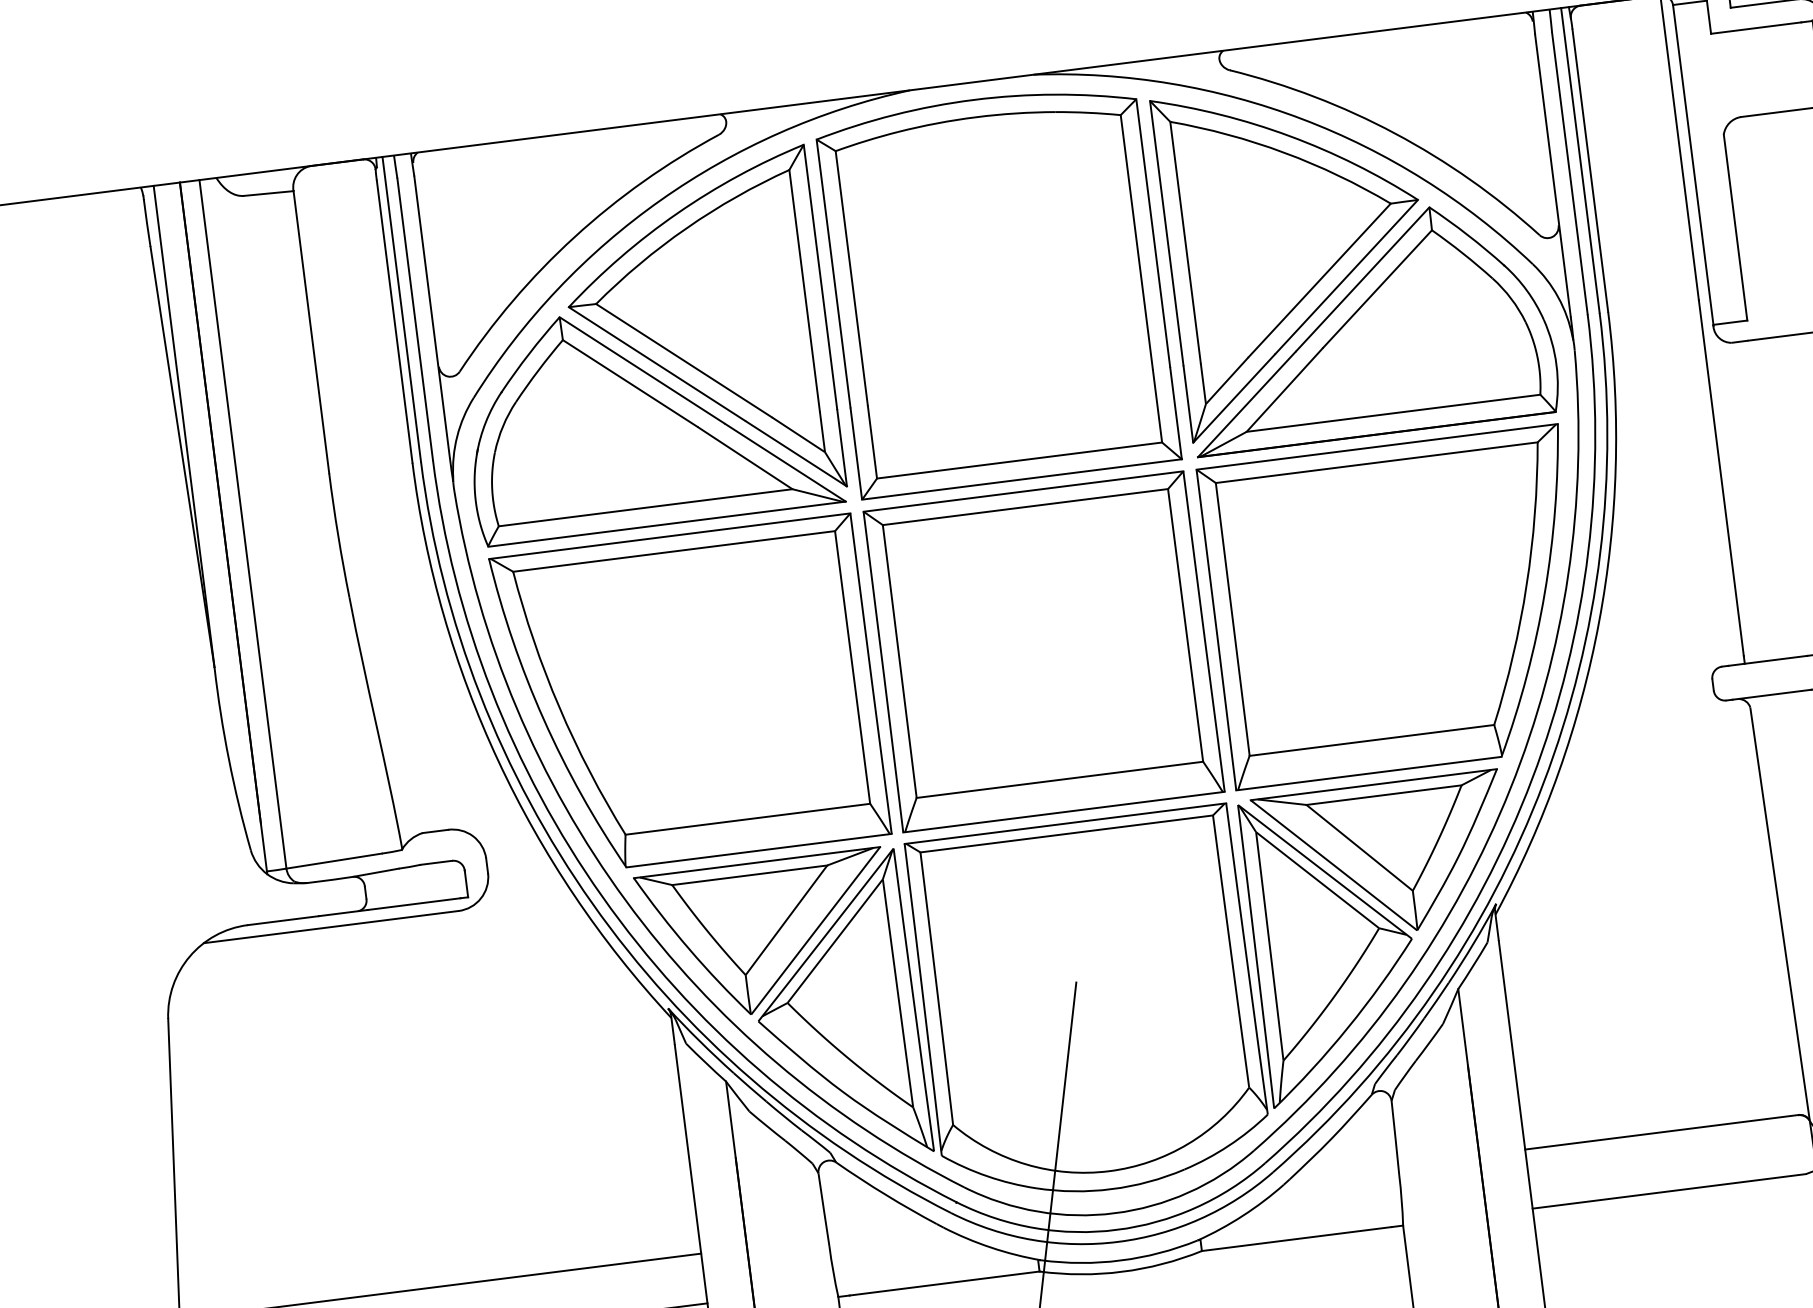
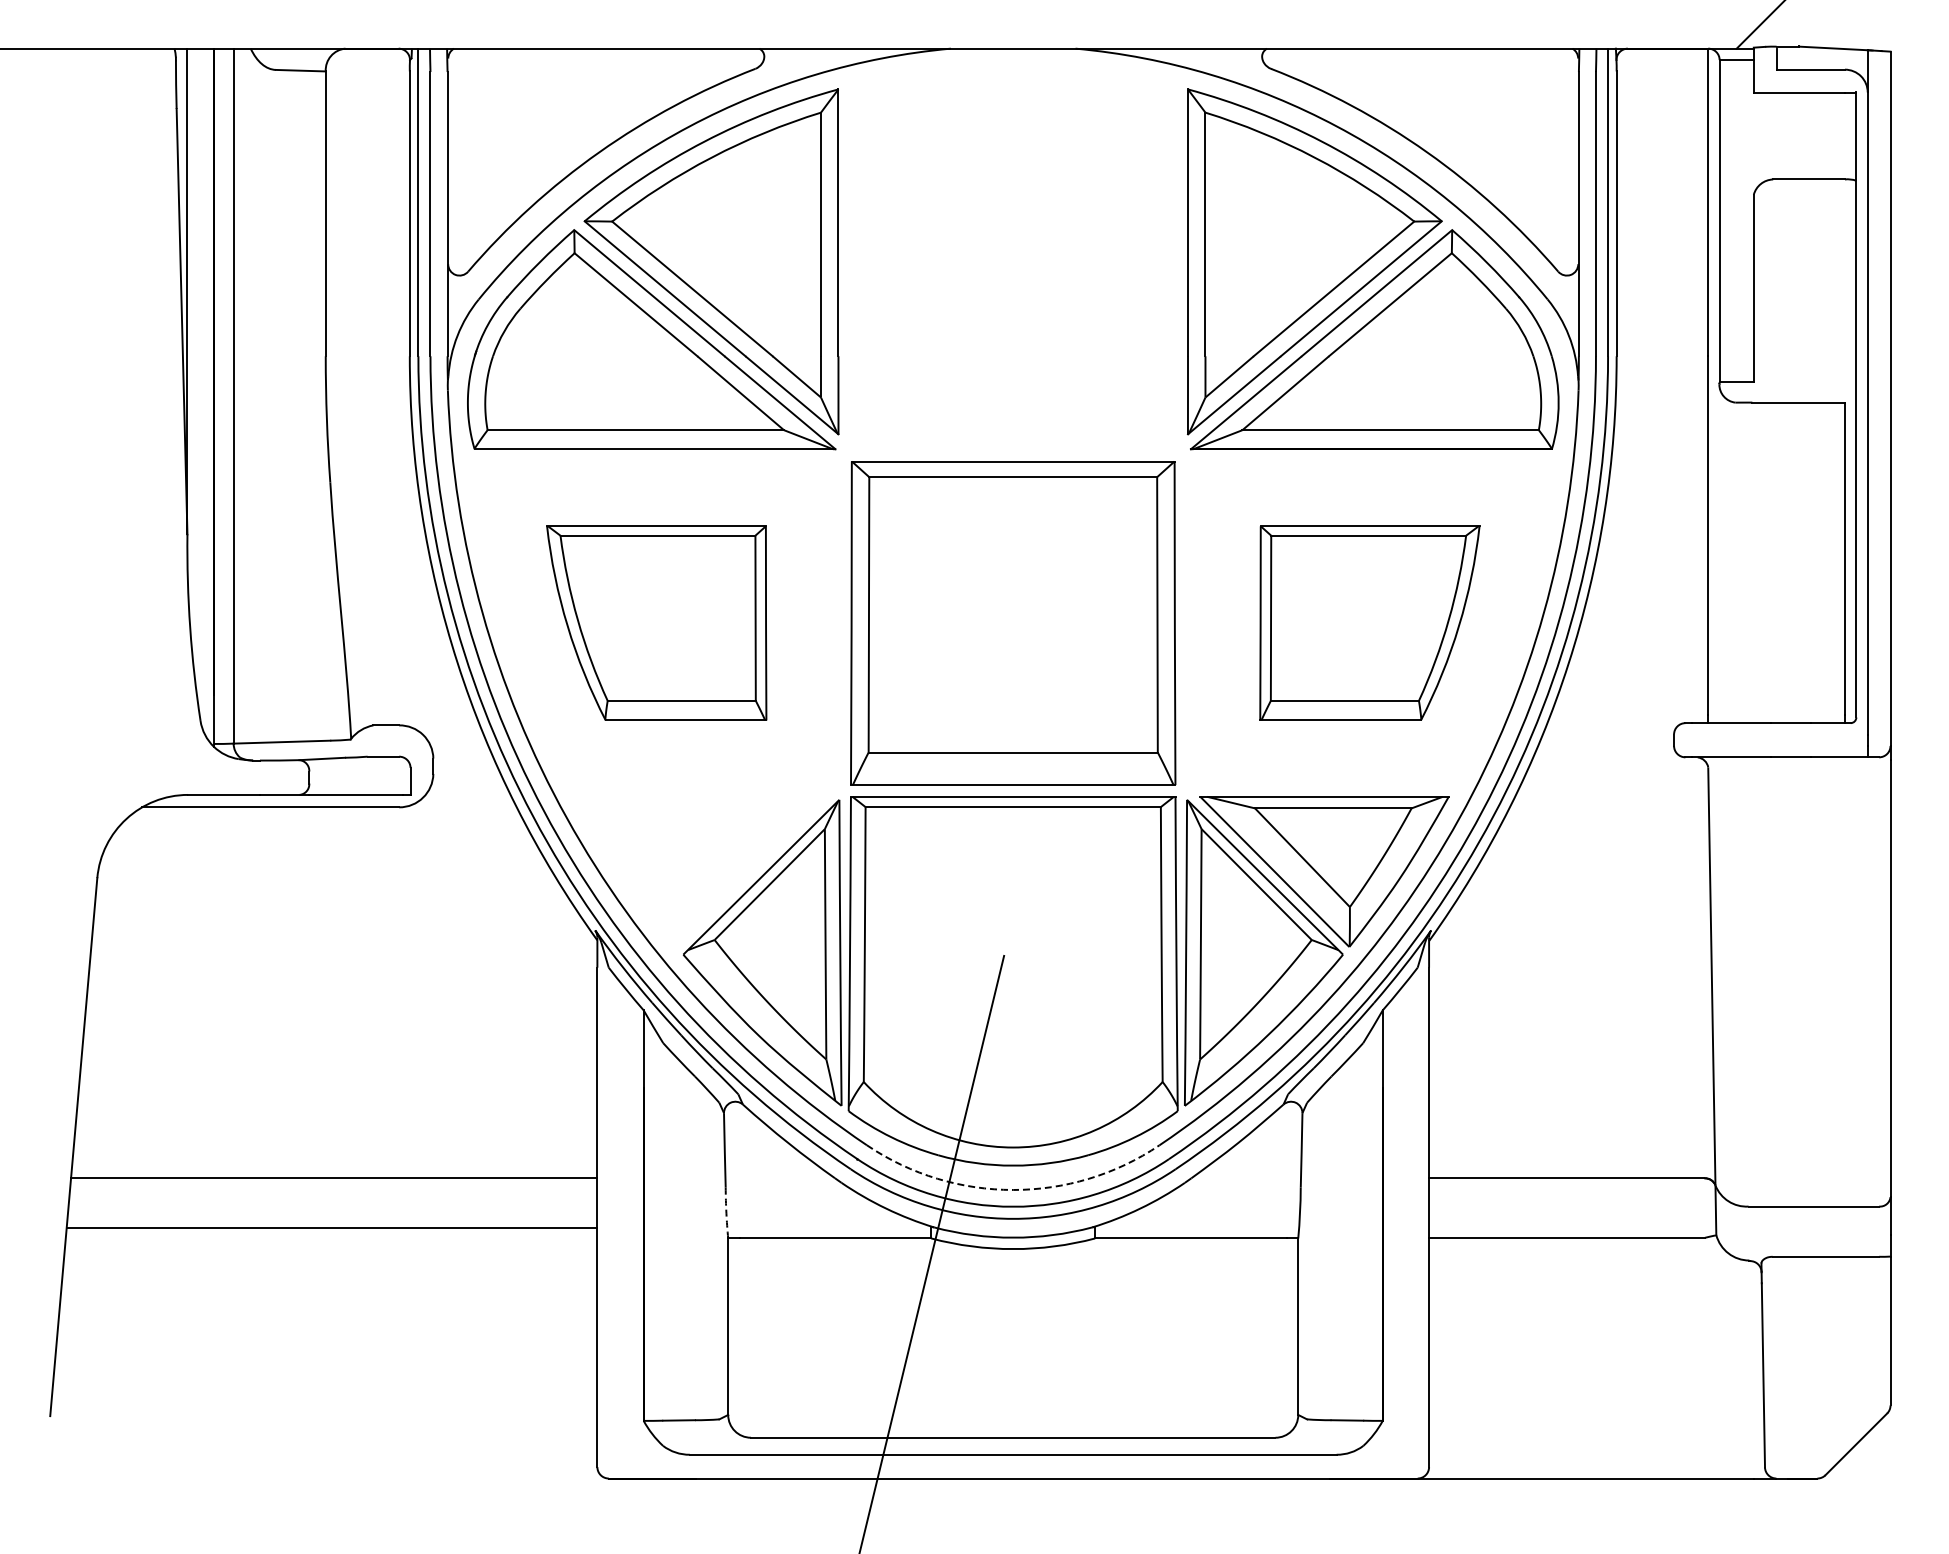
part: (998, 289) -> (1013, 257), removed
part: (1396, 607) -> (1369, 623), size x0.6
part: (690, 696) -> (656, 623), size x0.6
part: (765, 936) -> (701, 871), removed
arc: (1114, 1212) -> (1013, 1189), solid -> dashed
arc: (833, 1272) -> (726, 1213), solid -> dashed

